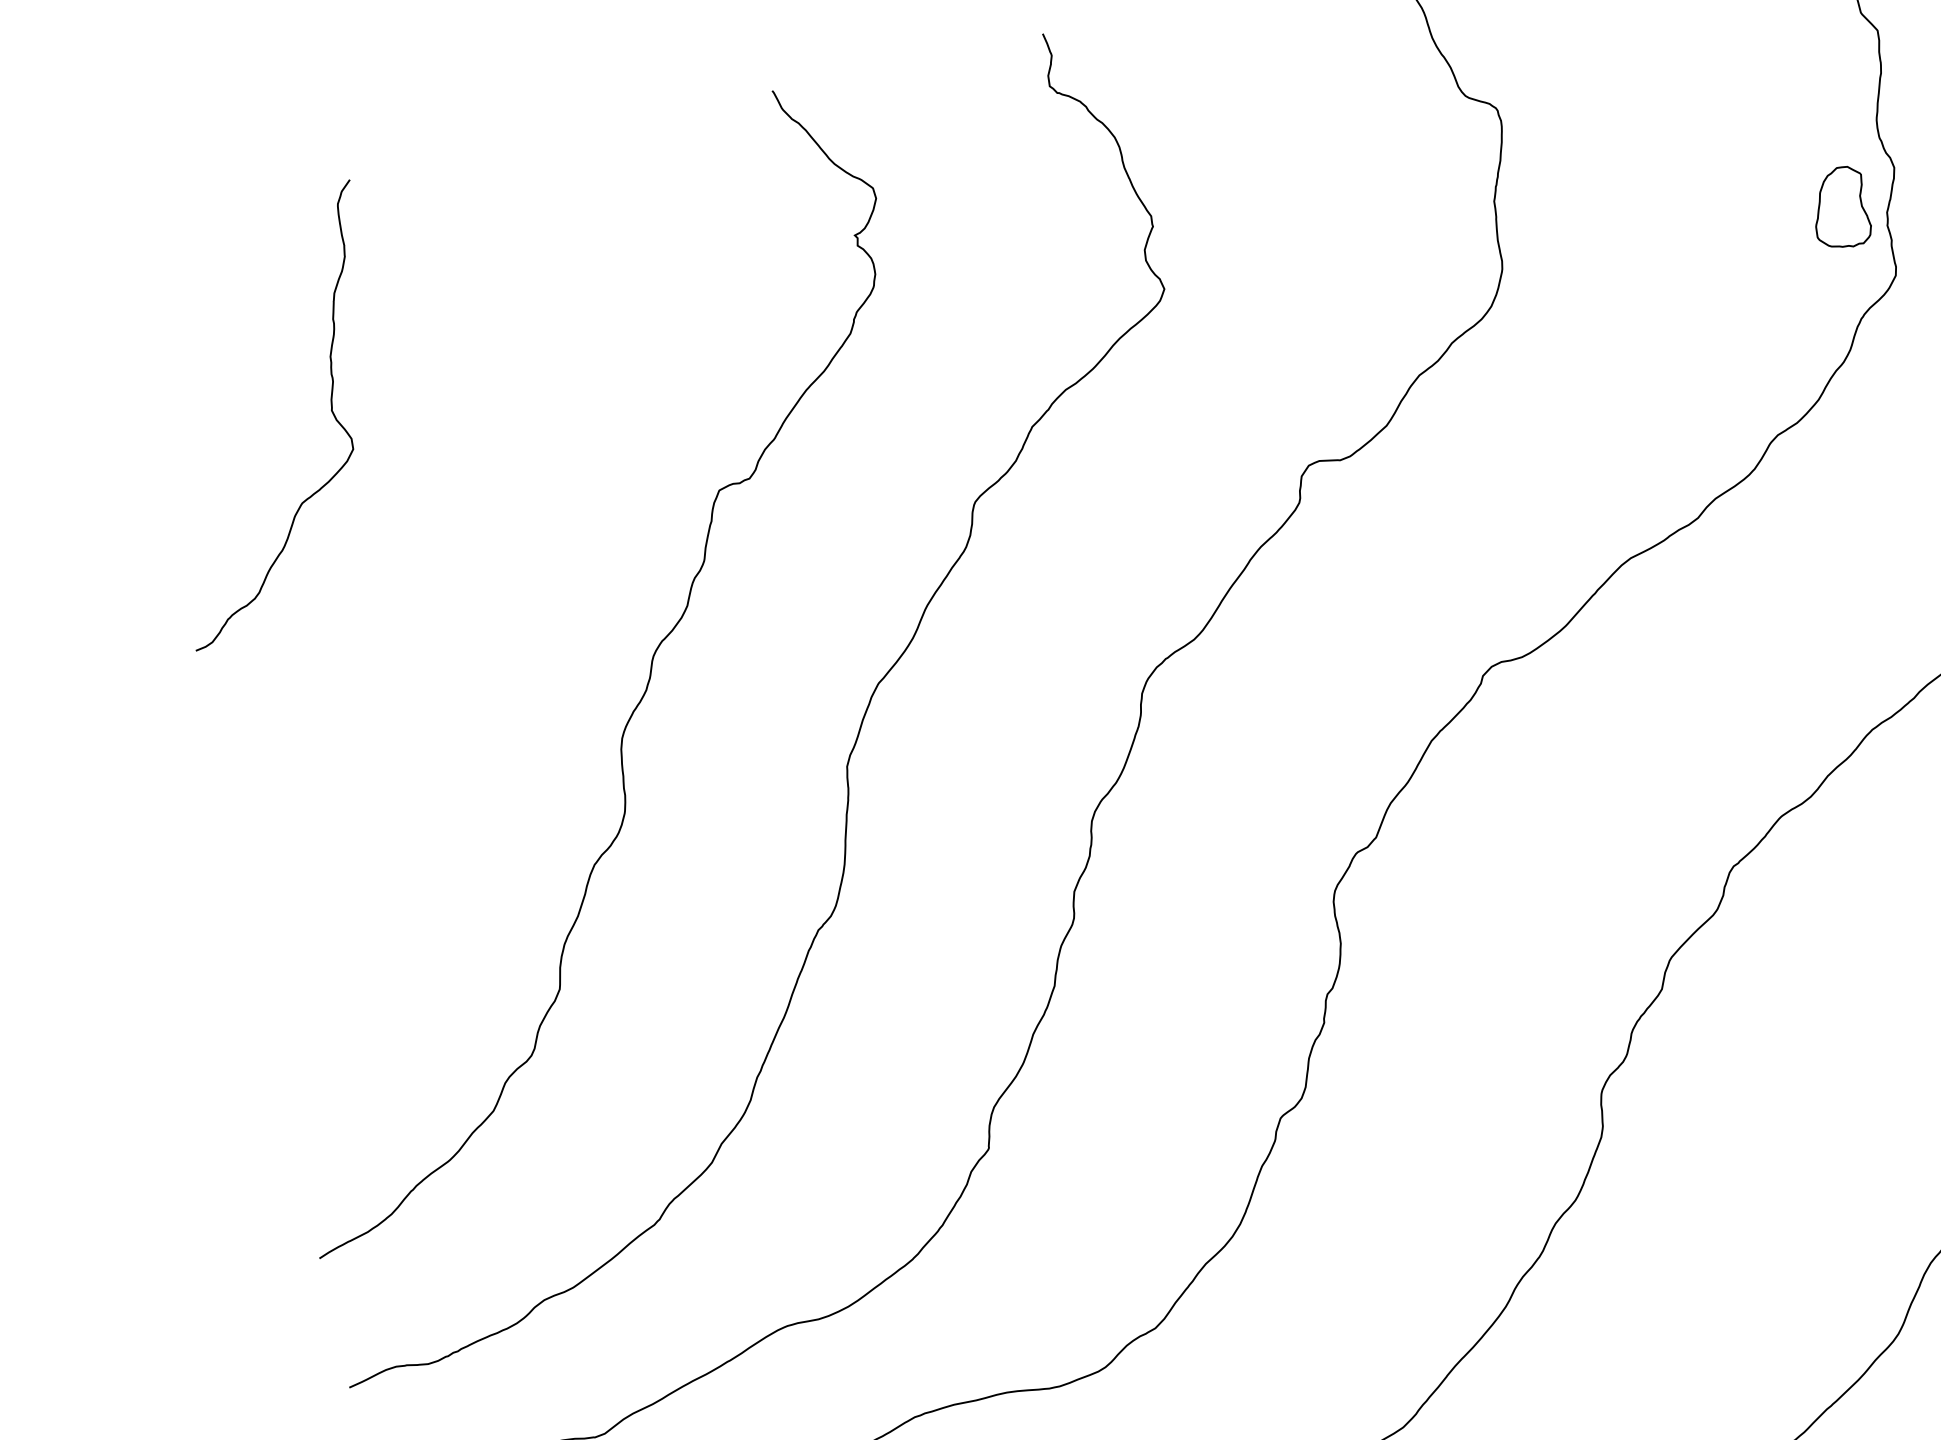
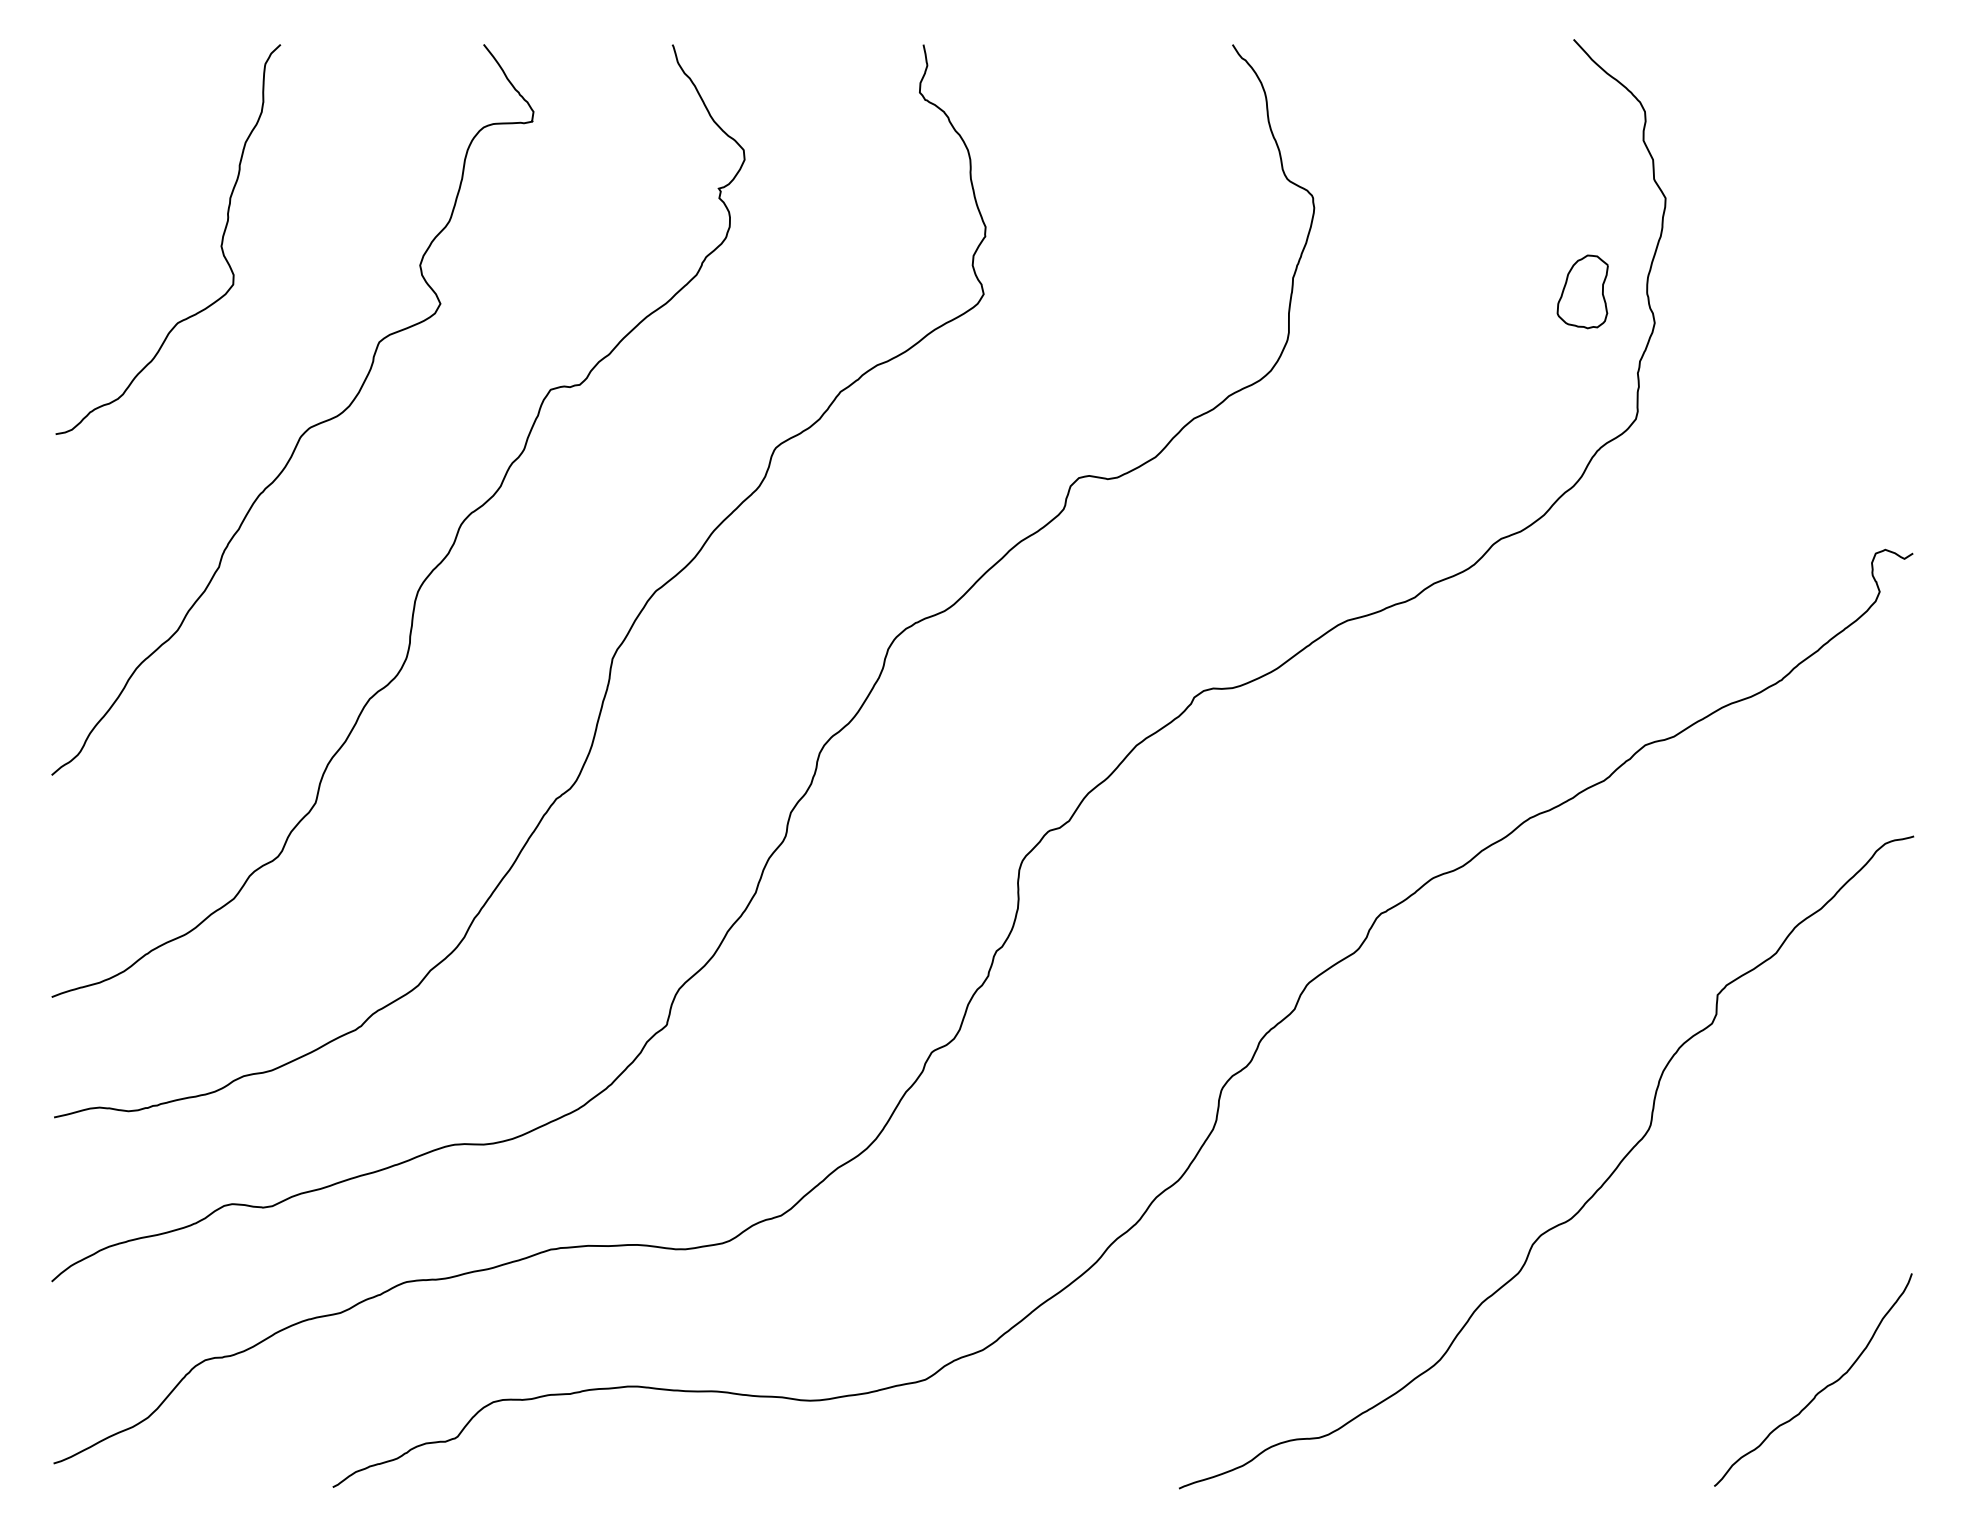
part: (1839, 207) -> (1582, 291), moved
curve: (466, 586) -> (308, 427), added

